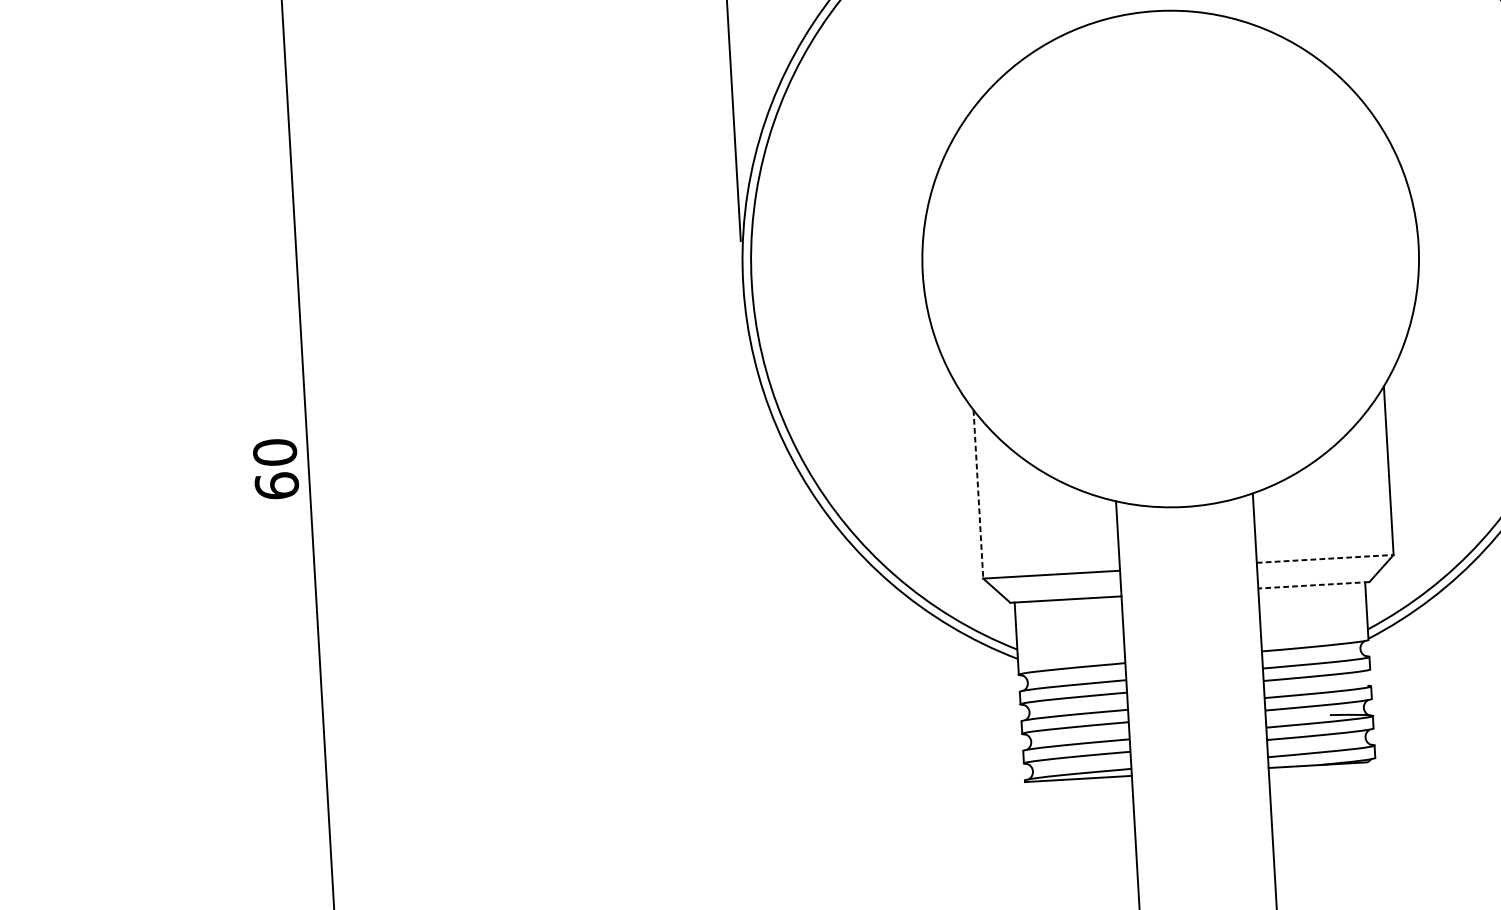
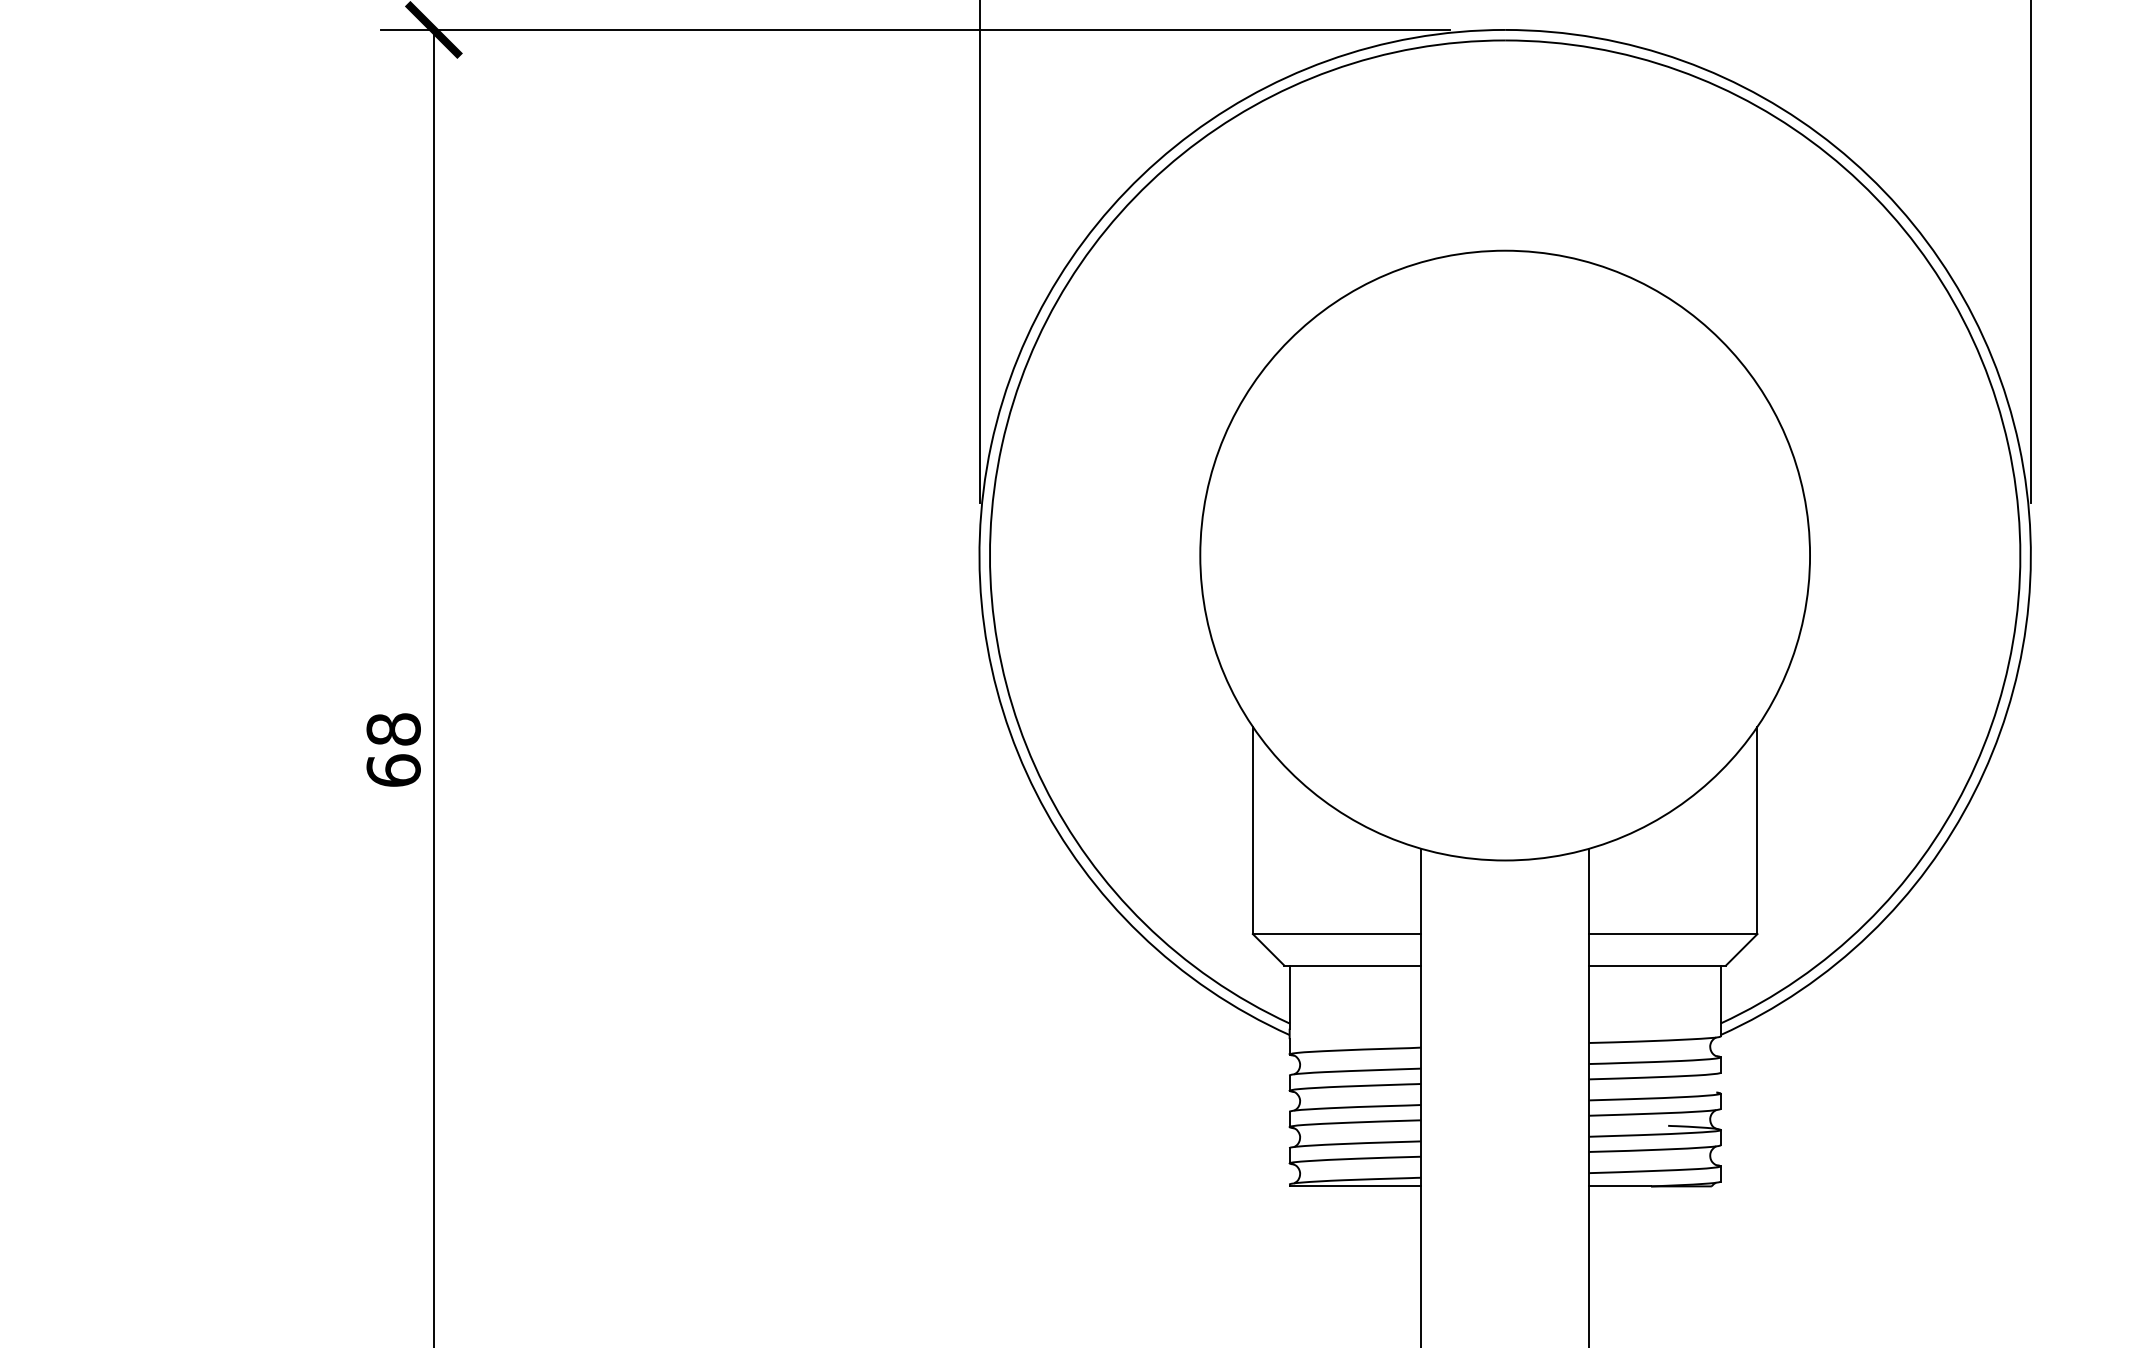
text: (274, 452) -> (393, 729), 60 -> 68
line: (978, 494) -> (1252, 830), dashed -> solid
line: (1325, 559) -> (1673, 934), dashed -> solid
line: (1313, 585) -> (1657, 965), dashed -> solid

